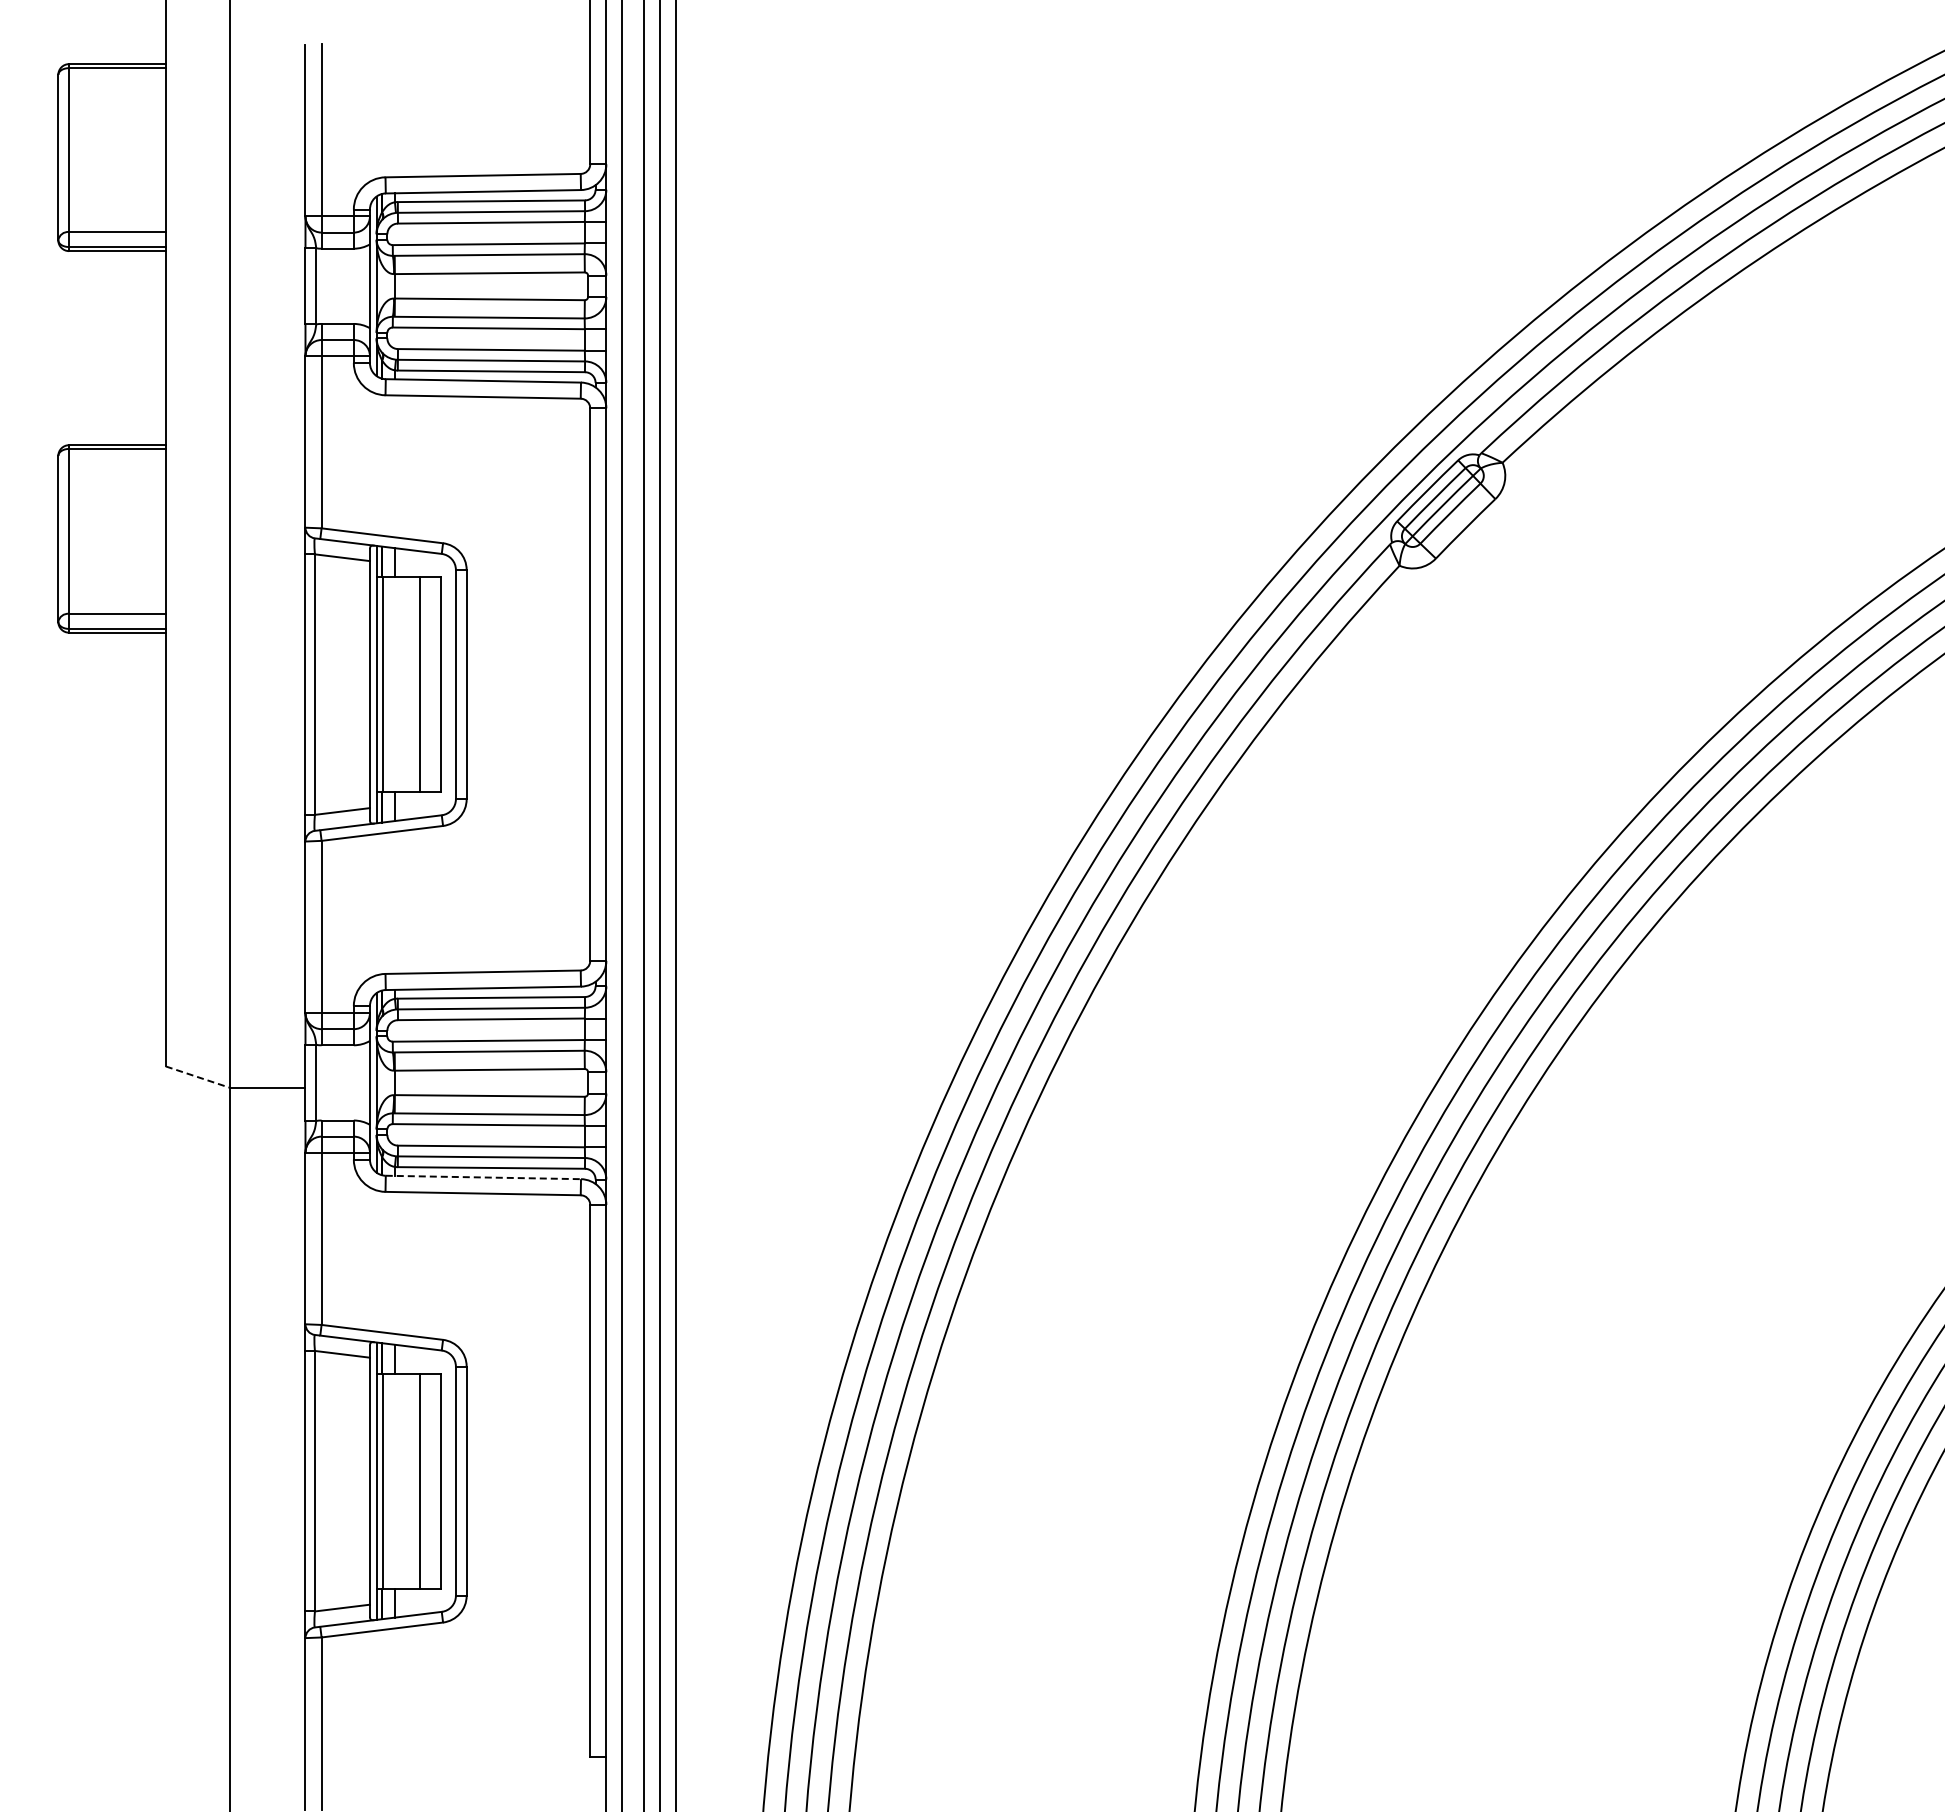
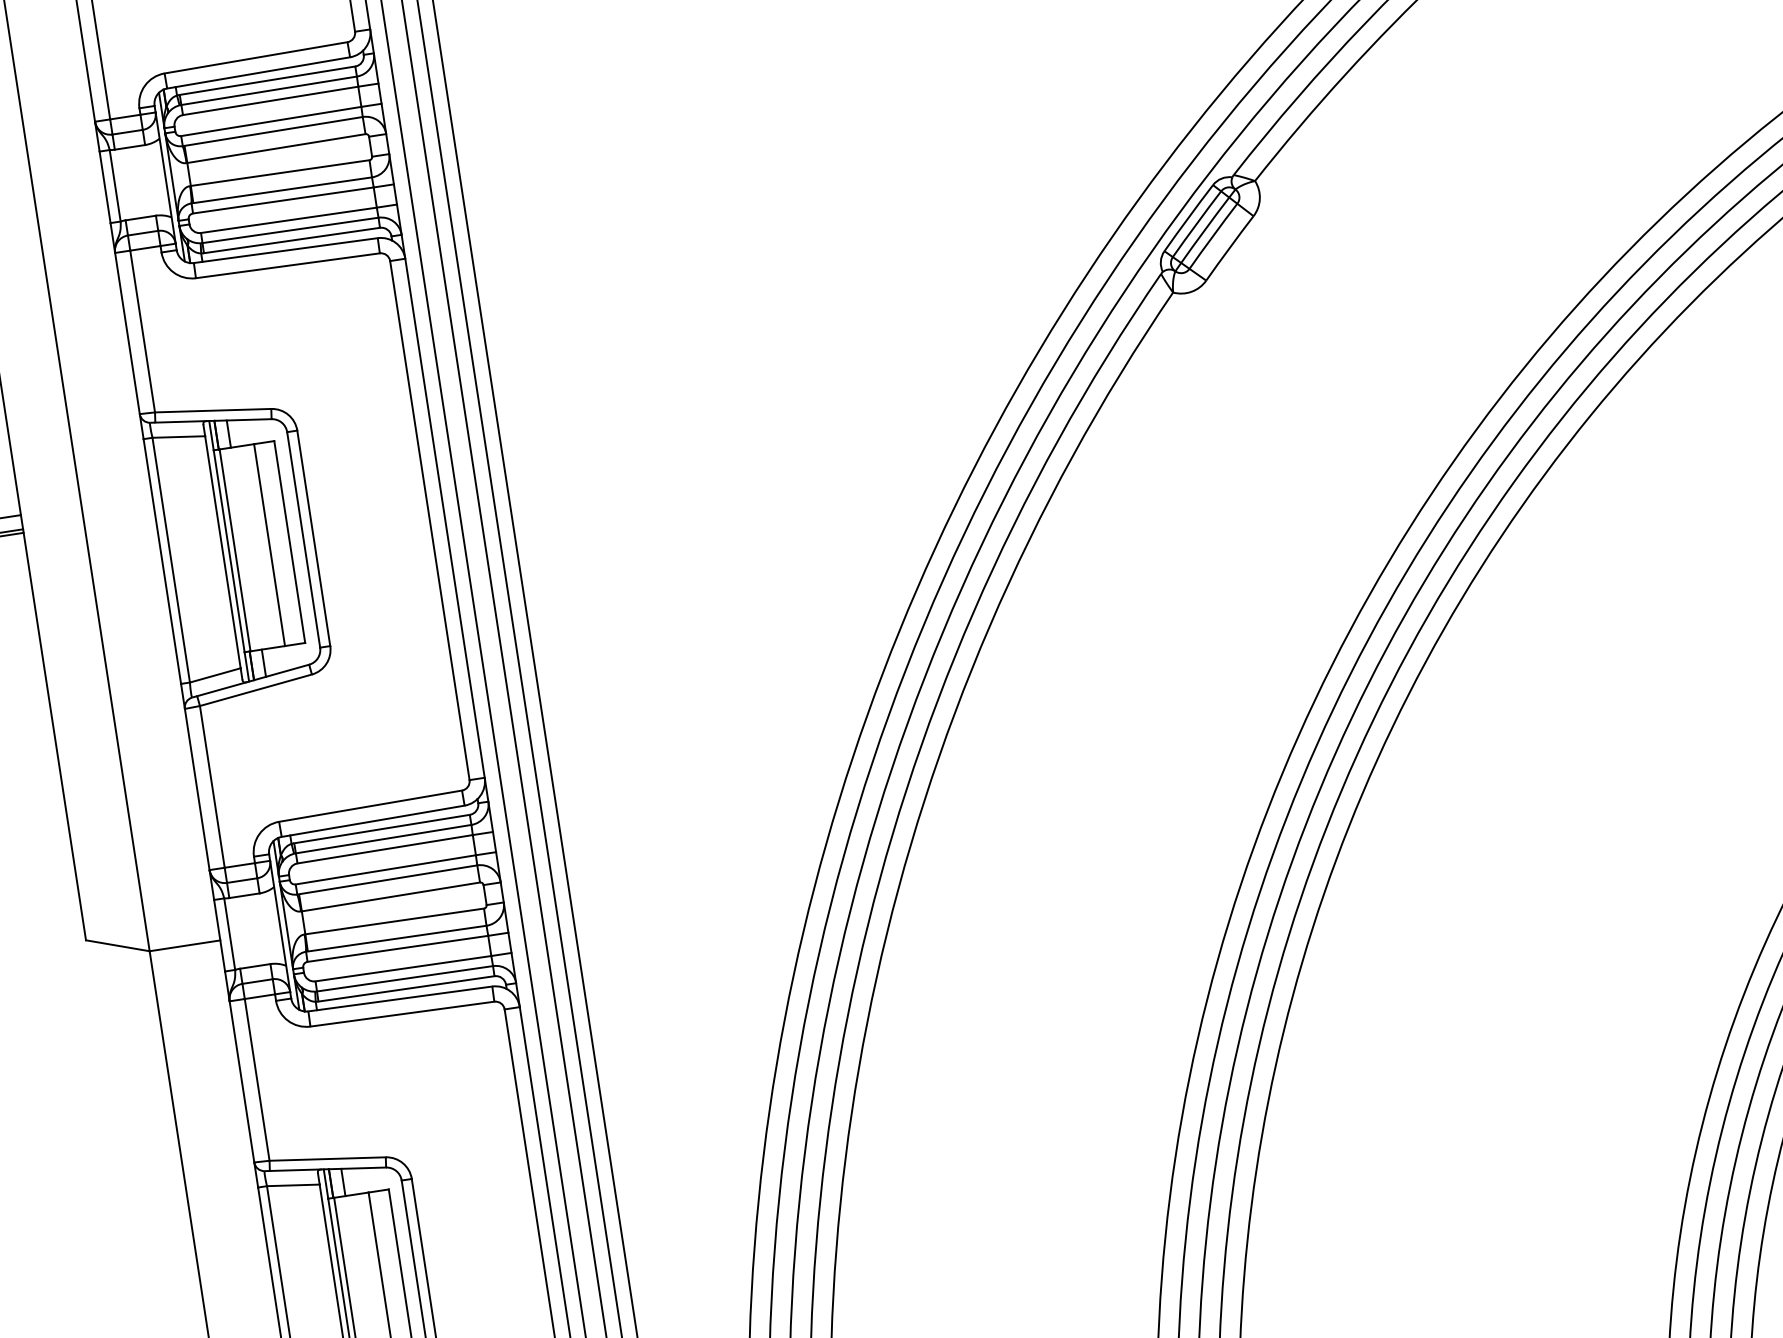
line: (198, 1077) -> (118, 946), dashed -> solid
line: (483, 1177) -> (400, 998), dashed -> solid

